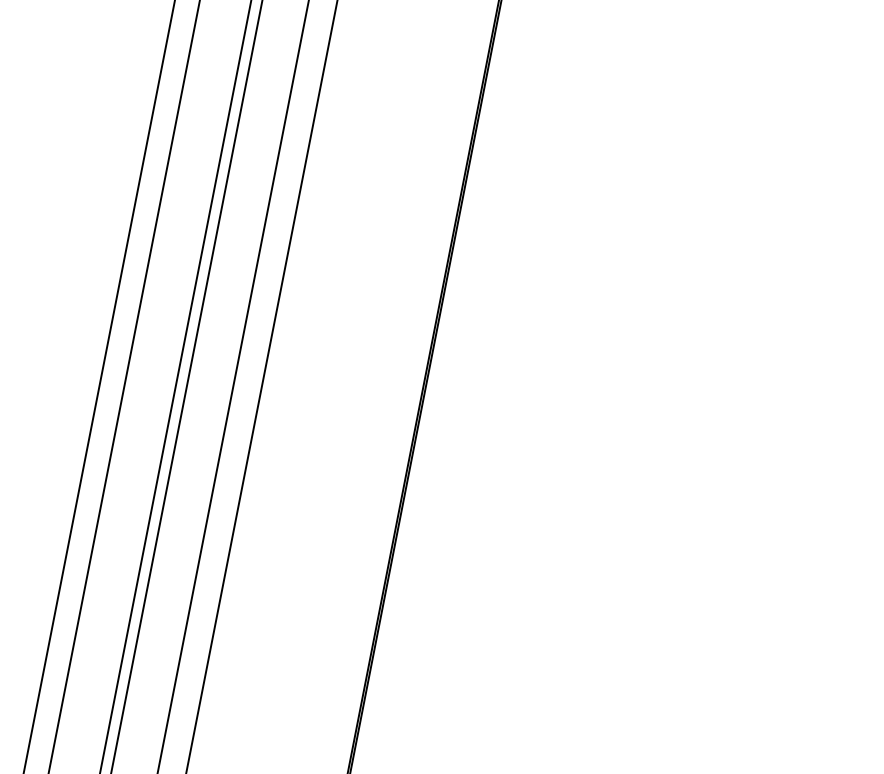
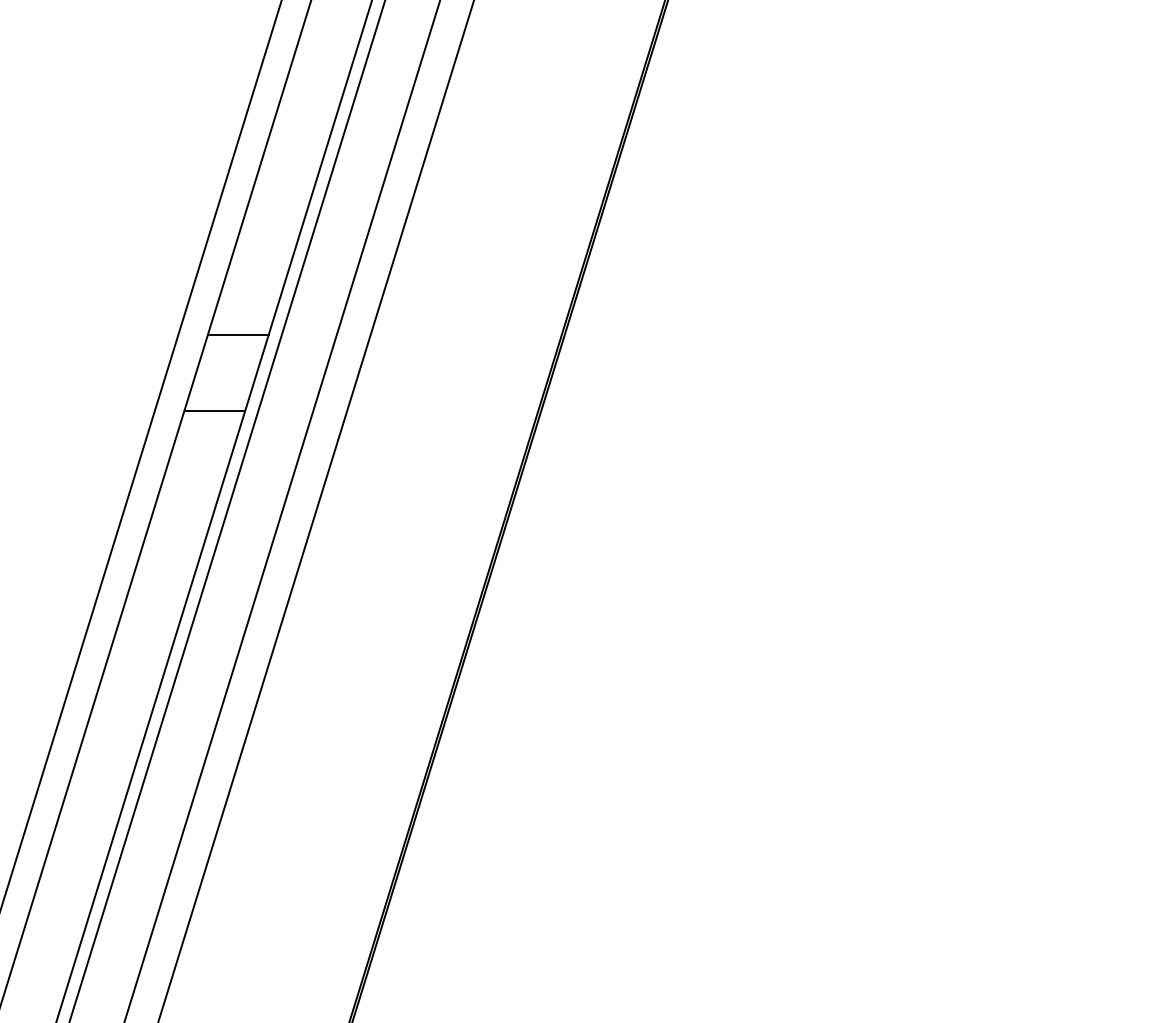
line: (178, 239) -> (237, 335), added
line: (165, 306) -> (214, 410), added

